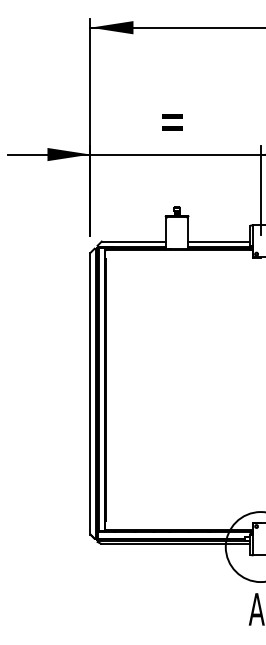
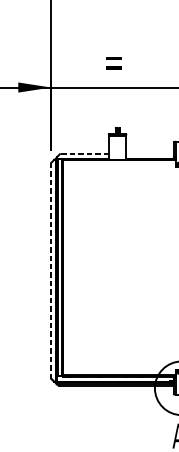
line: (133, 241) -> (84, 154), solid -> dashed
line: (219, 241) -> (150, 154), removed
line: (90, 393) -> (51, 270), solid -> dashed

